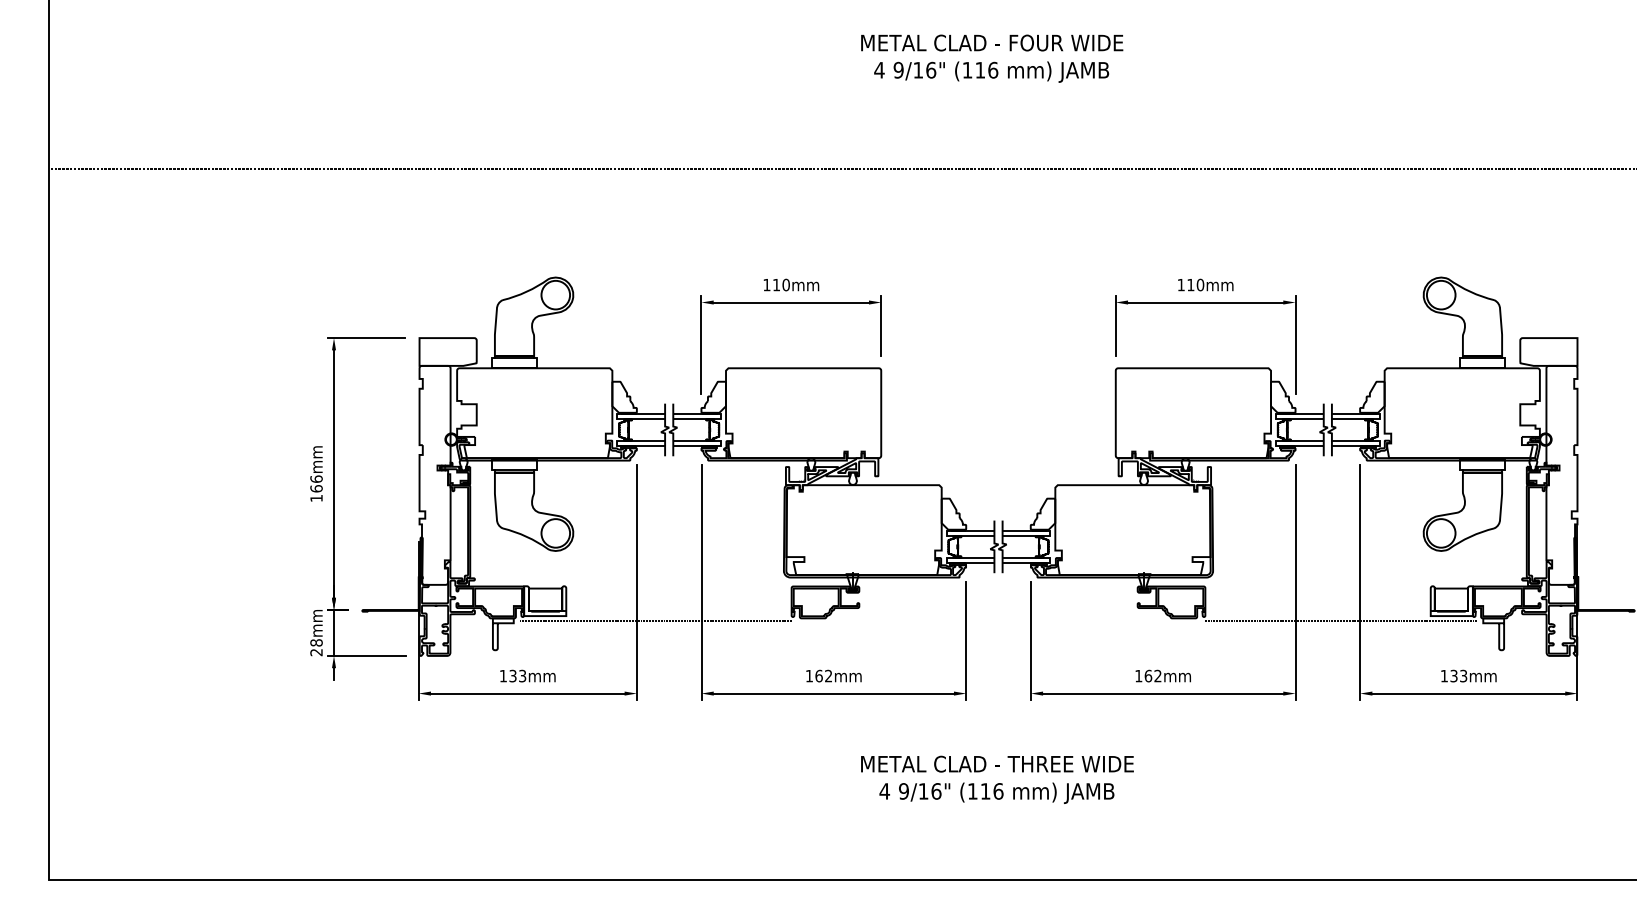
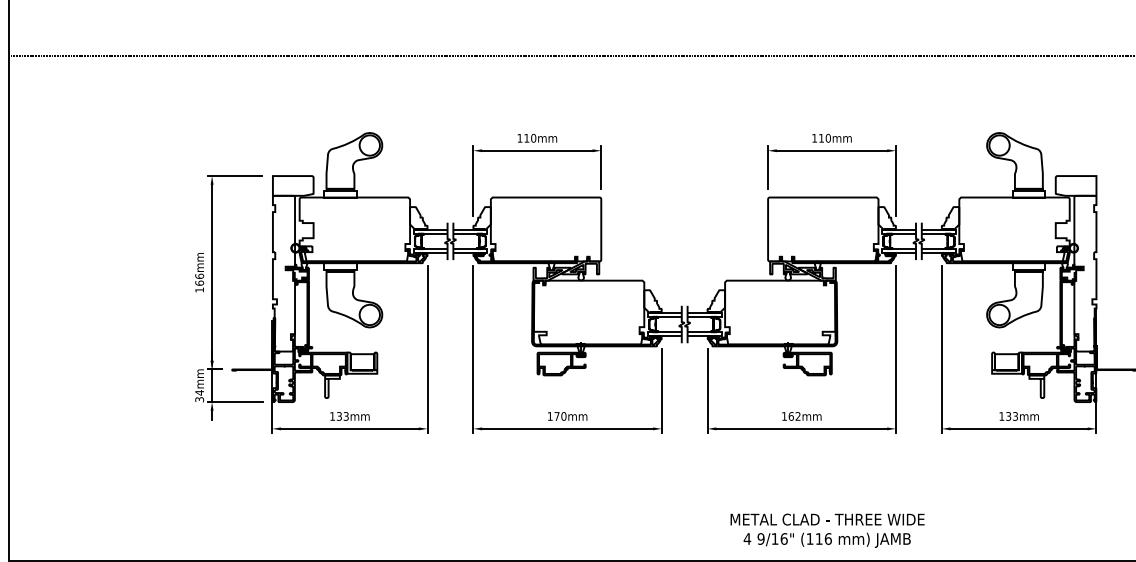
line: (655, 620) -> (440, 376), removed
line: (1340, 620) -> (927, 376), removed
text: (316, 647) -> (199, 396), 28mm -> 34mm
text: (823, 675) -> (560, 416), 162mm -> 170mm
text: (997, 779) -> (827, 530), moved

